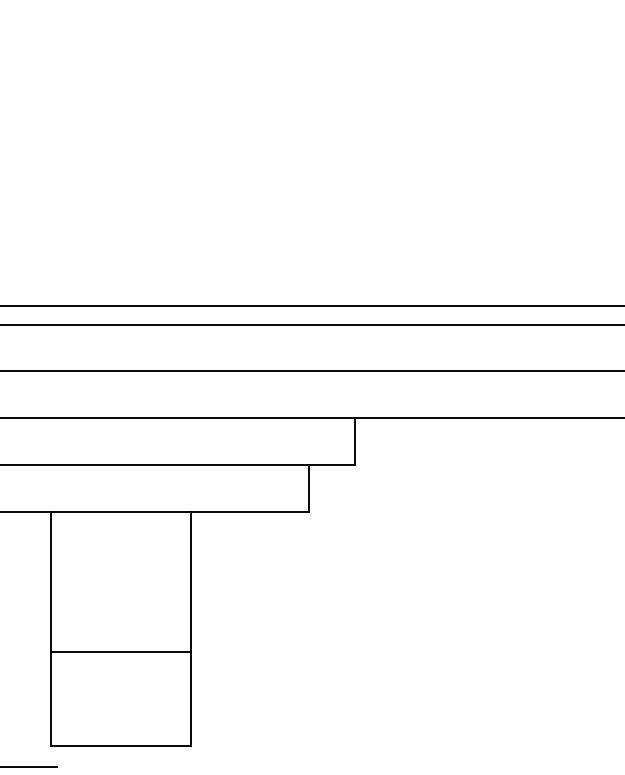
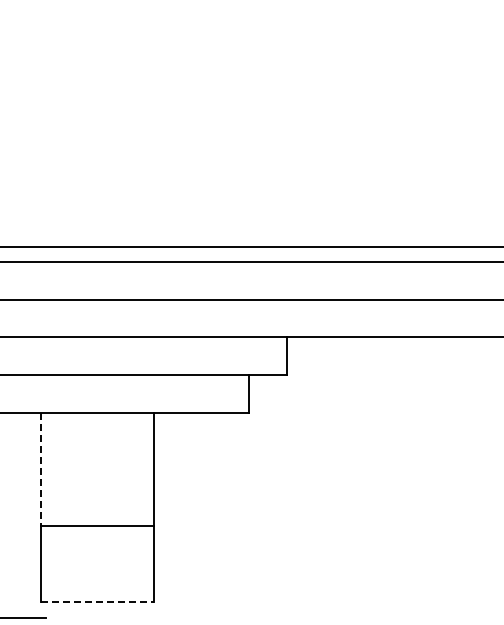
line: (51, 582) -> (41, 469), solid -> dashed
line: (120, 745) -> (97, 601), solid -> dashed

